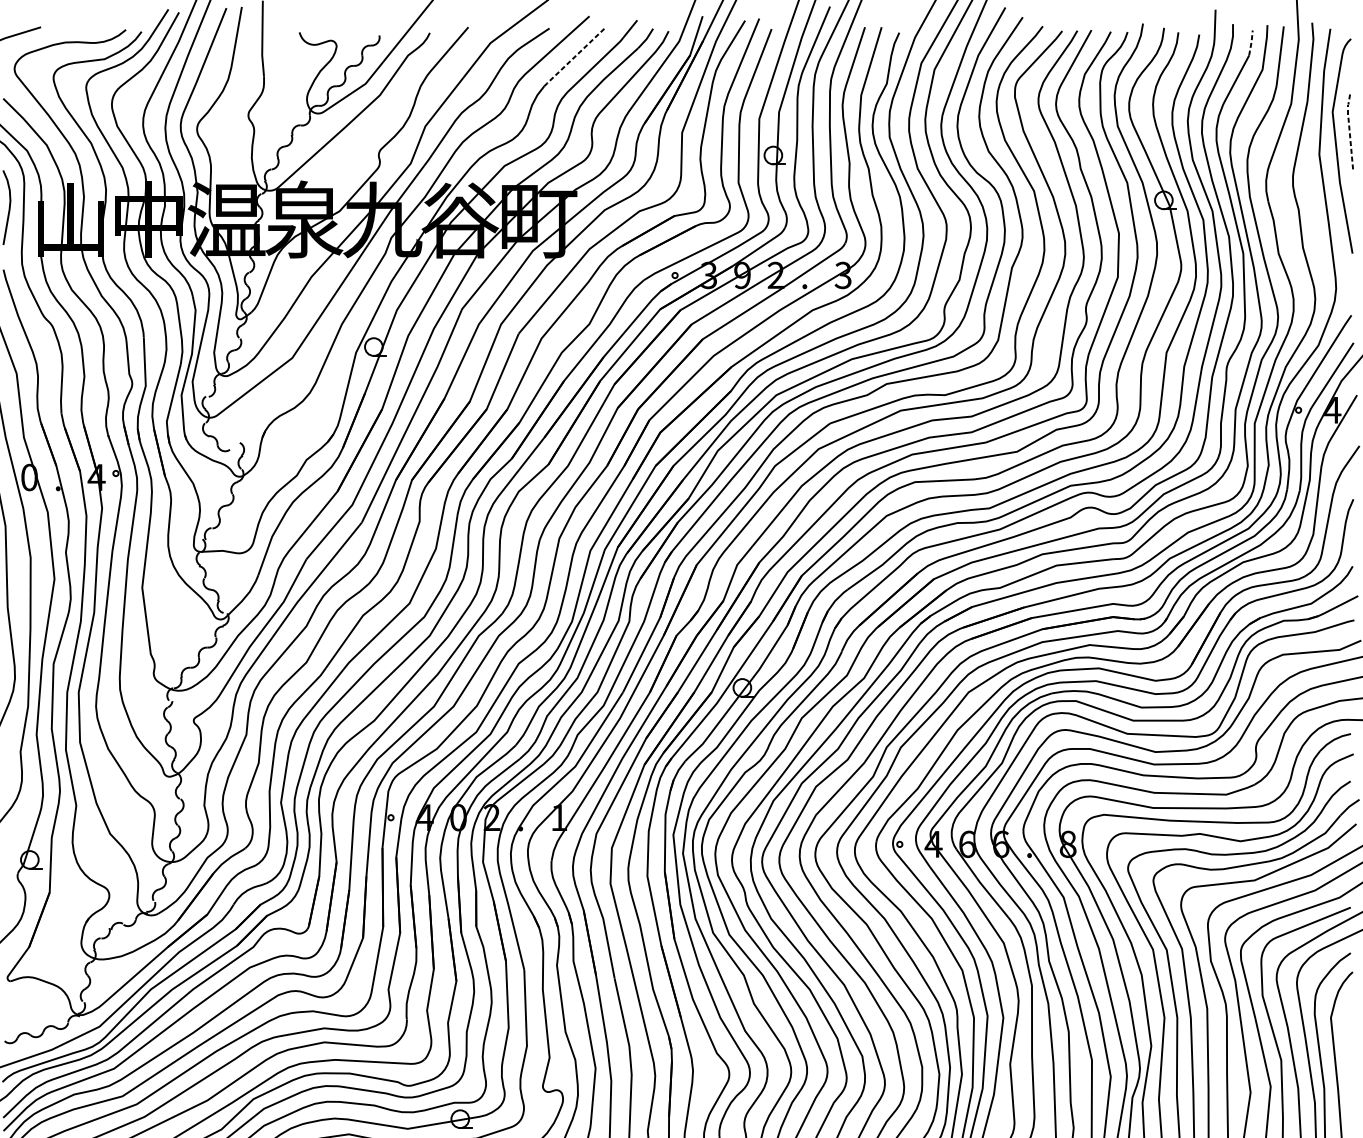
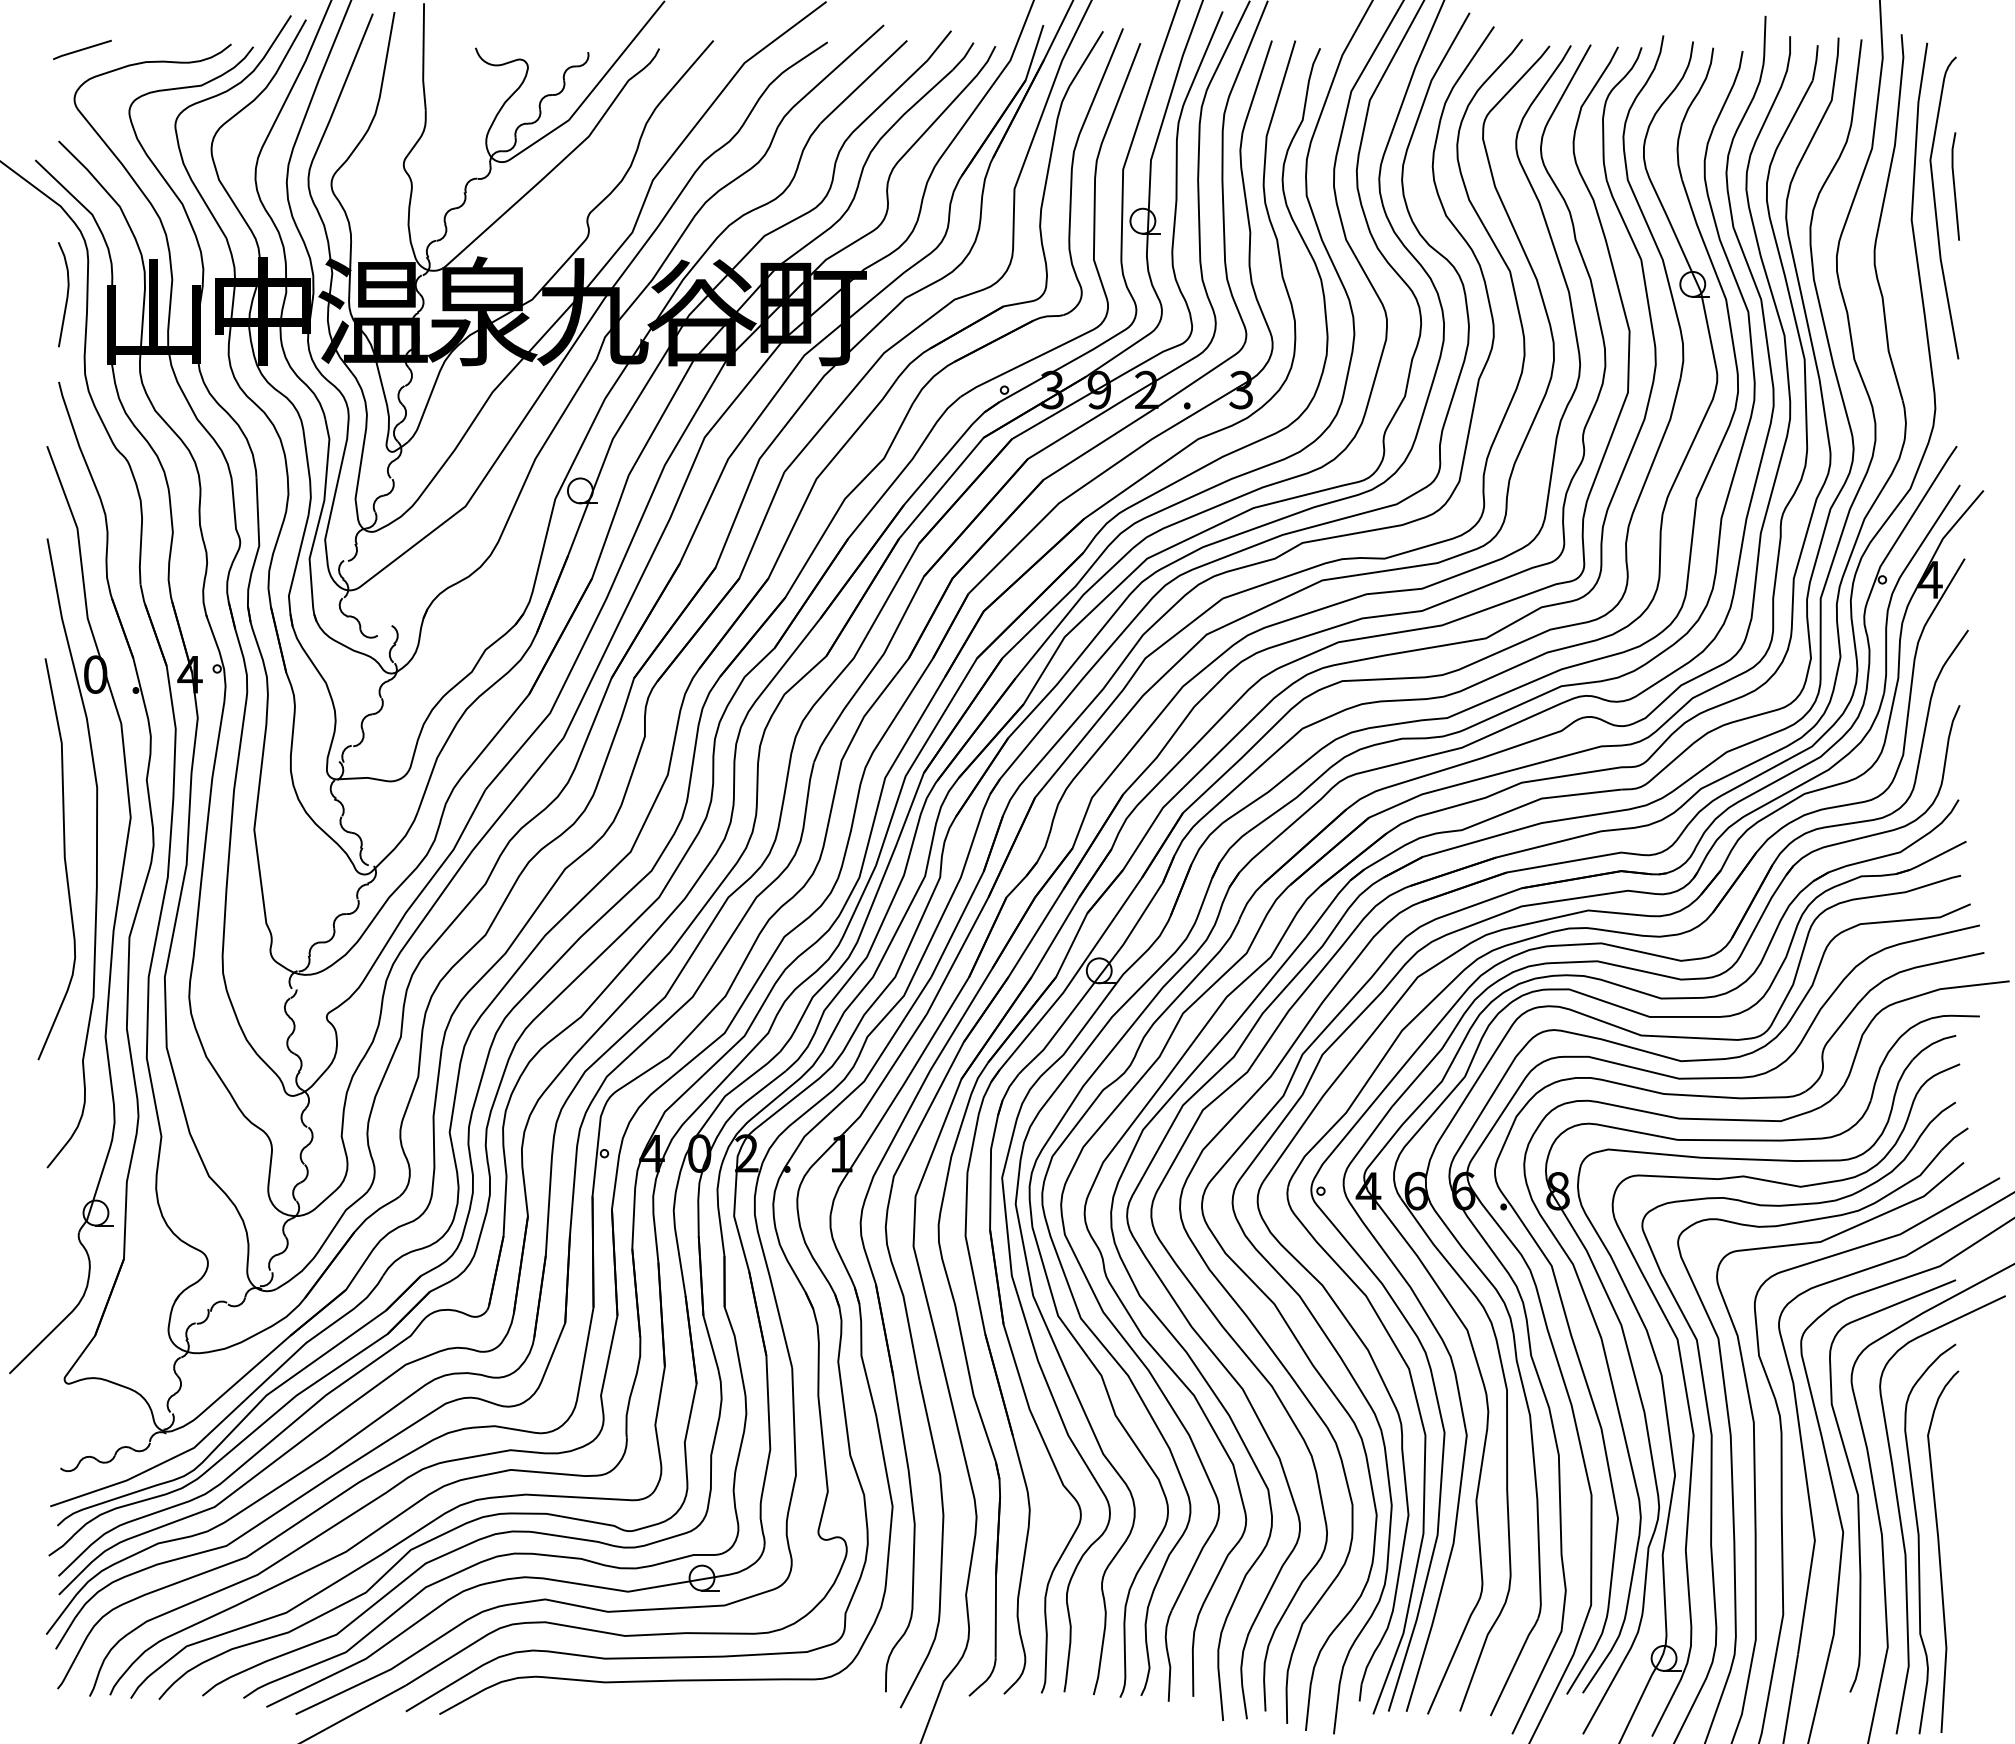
line: (1251, 42) -> (1816, 62), dashed -> solid
line: (574, 57) -> (863, 82), dashed -> solid
line: (1349, 129) -> (1954, 184), dashed -> solid

